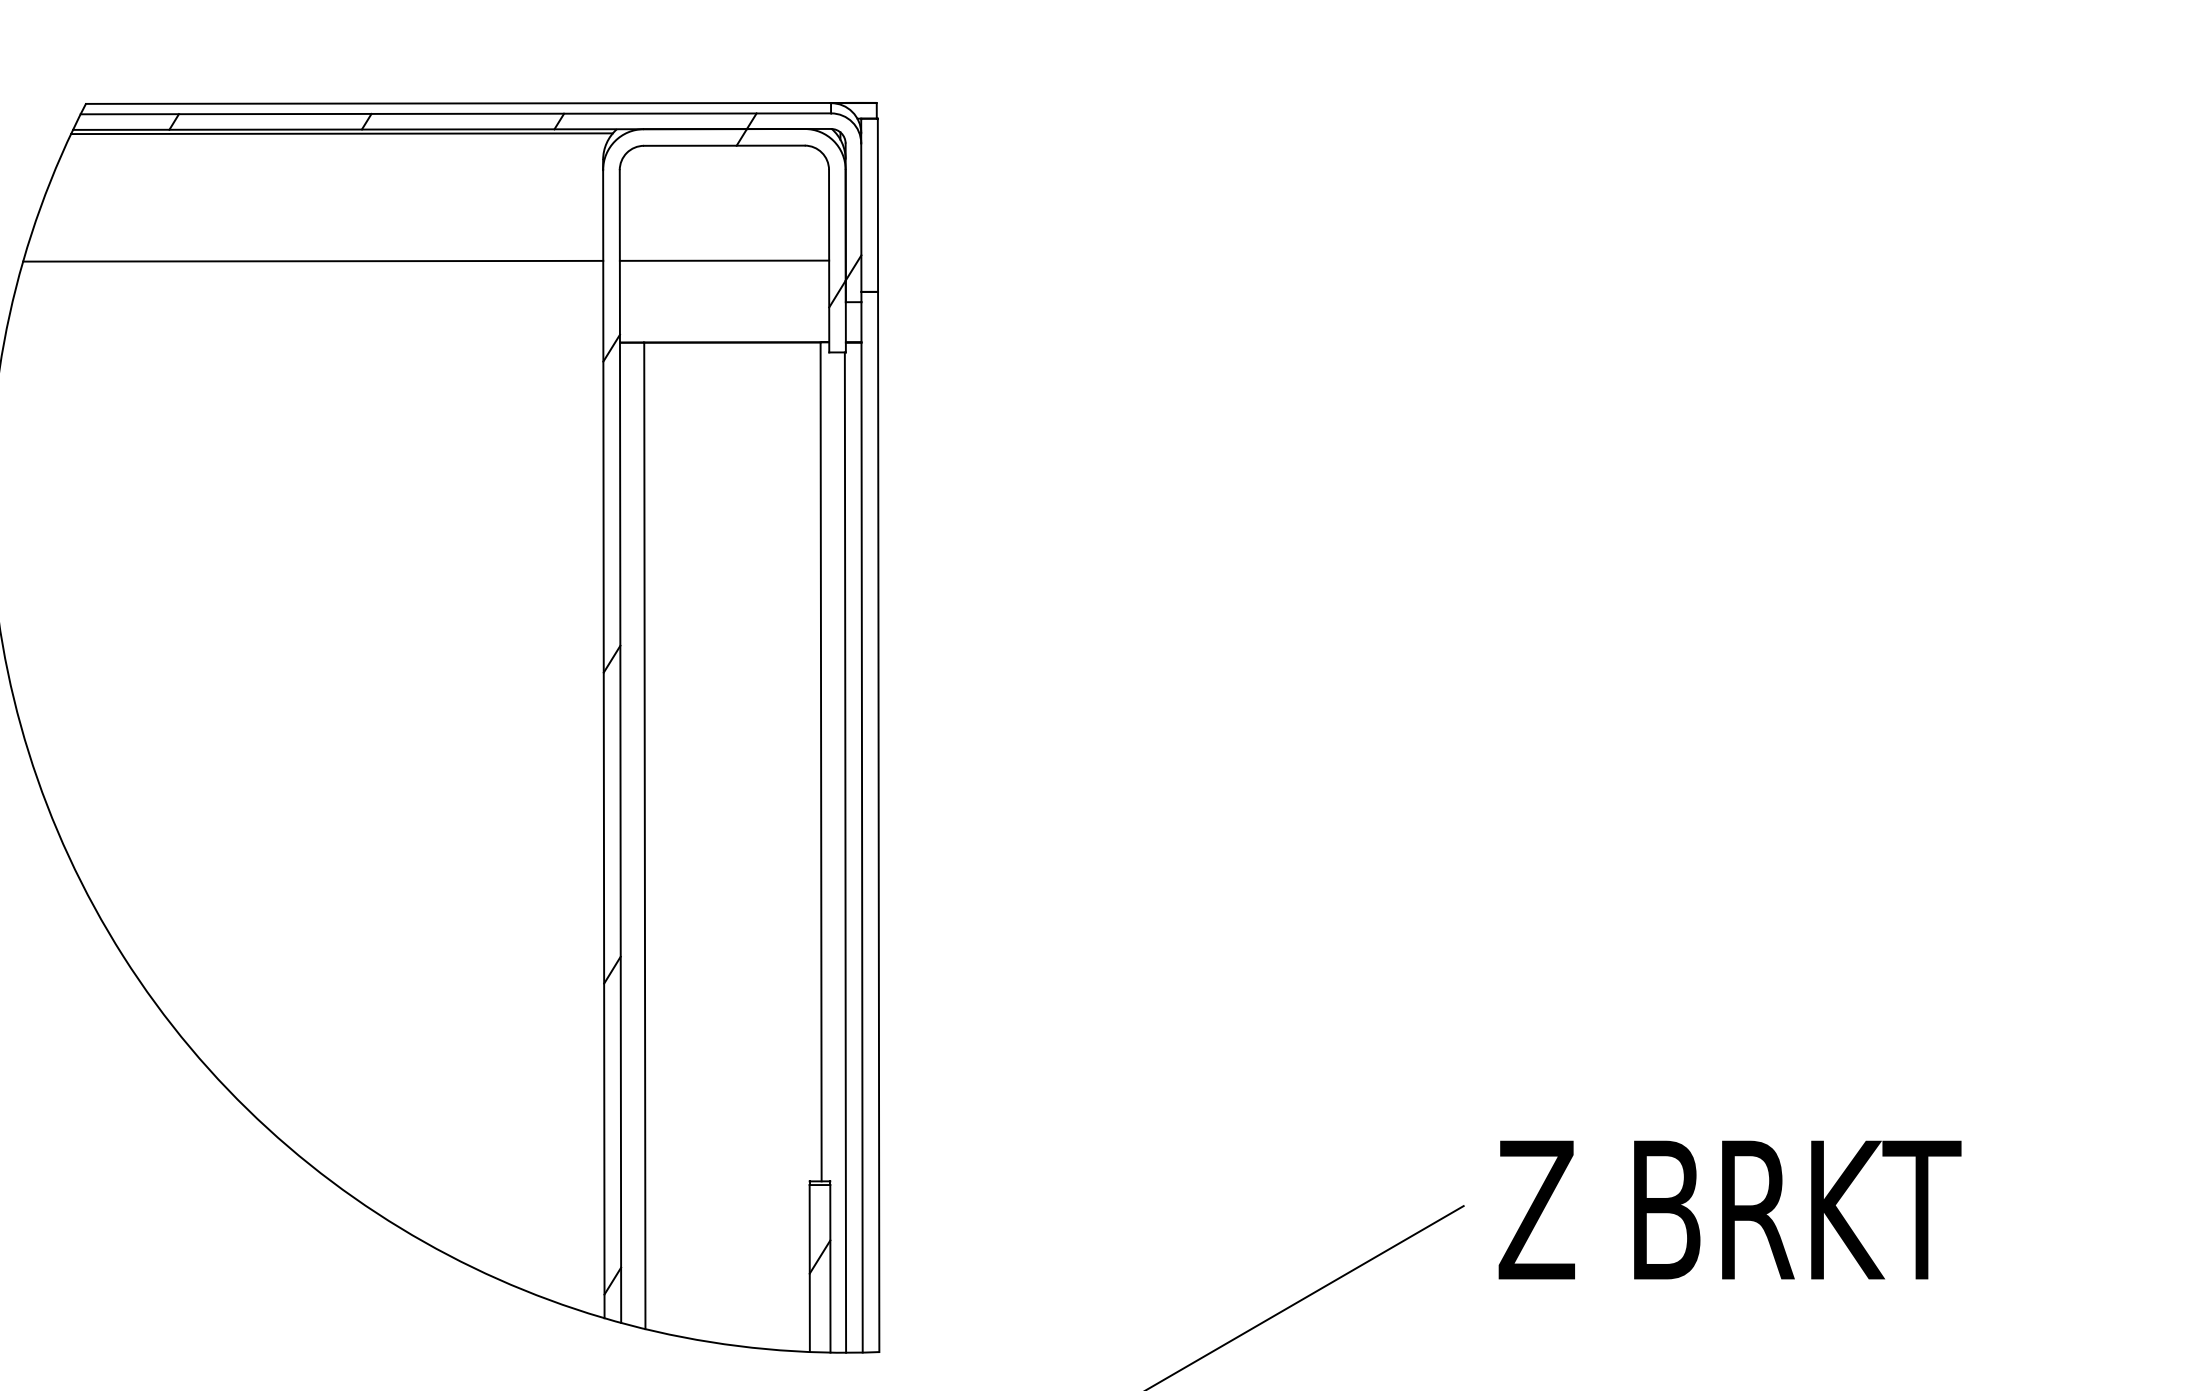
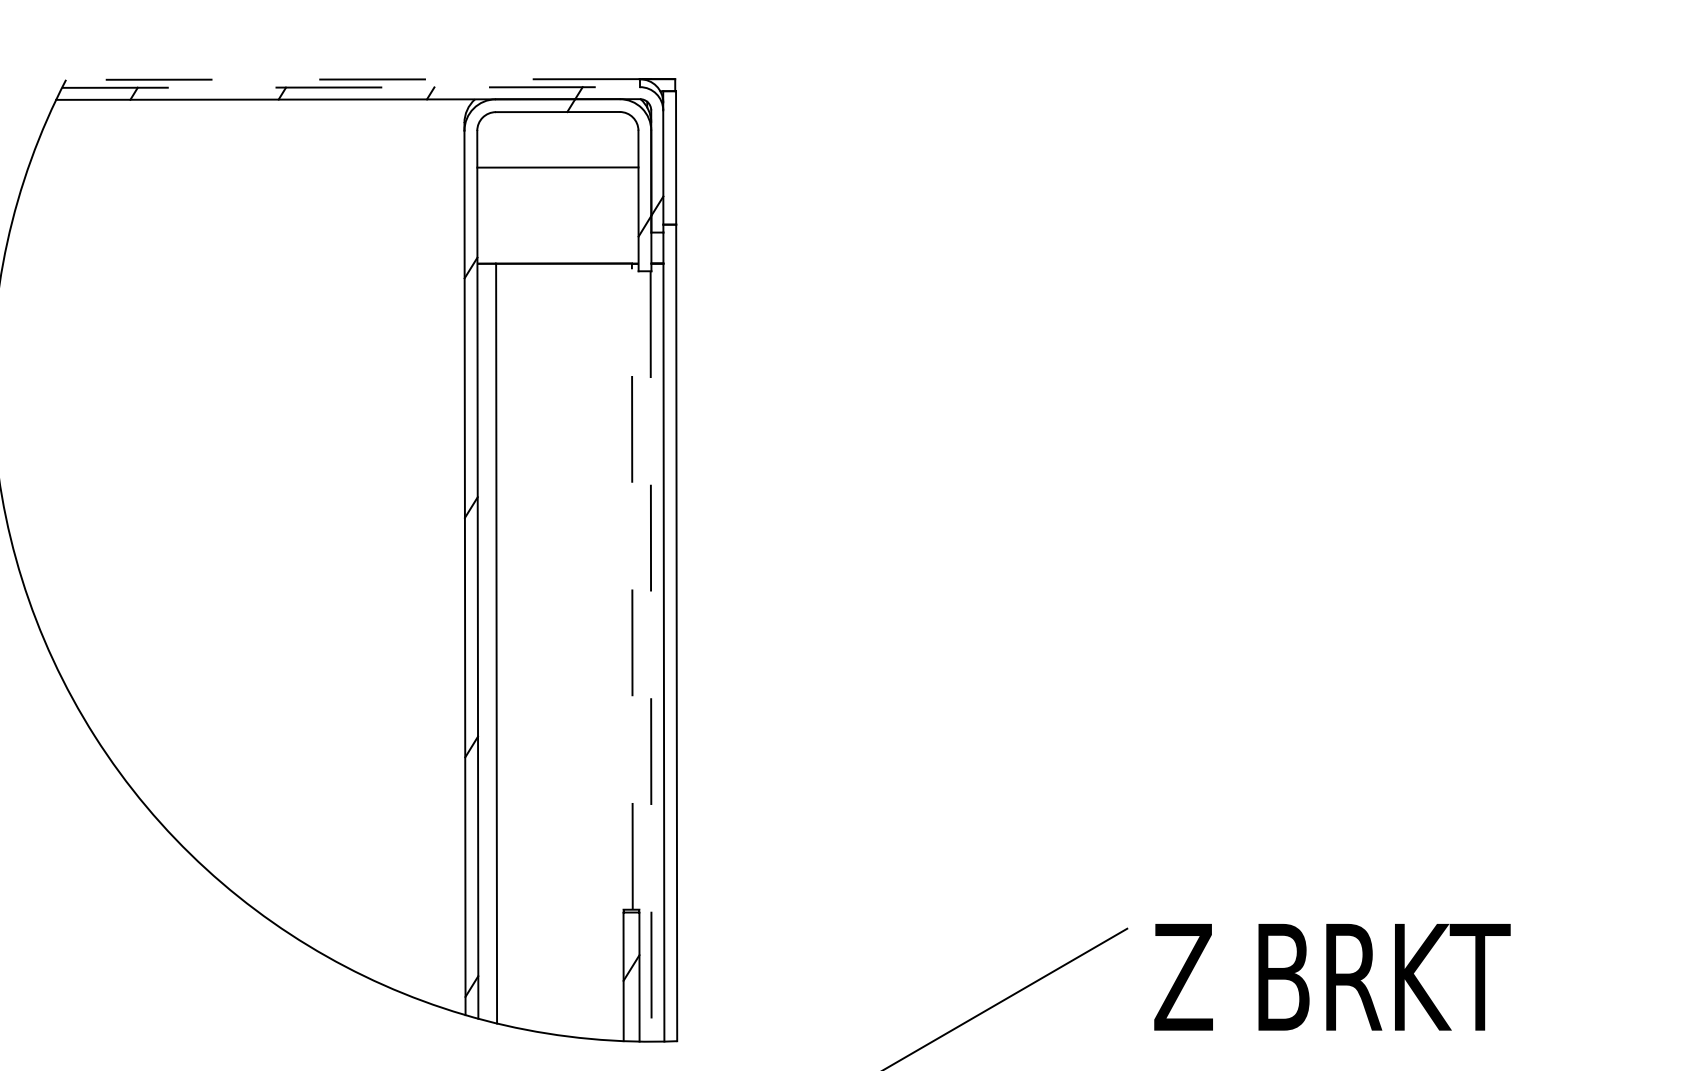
line: (457, 103) -> (352, 79), solid -> dashed
line: (456, 113) -> (351, 87), solid -> dashed
line: (341, 133) -> (262, 102), removed
line: (313, 260) -> (241, 200), removed
line: (724, 260) -> (557, 167), moved
line: (821, 761) -> (632, 586), solid -> dashed
line: (845, 853) -> (651, 657), solid -> dashed
text: (1729, 1209) -> (1331, 976), moved

